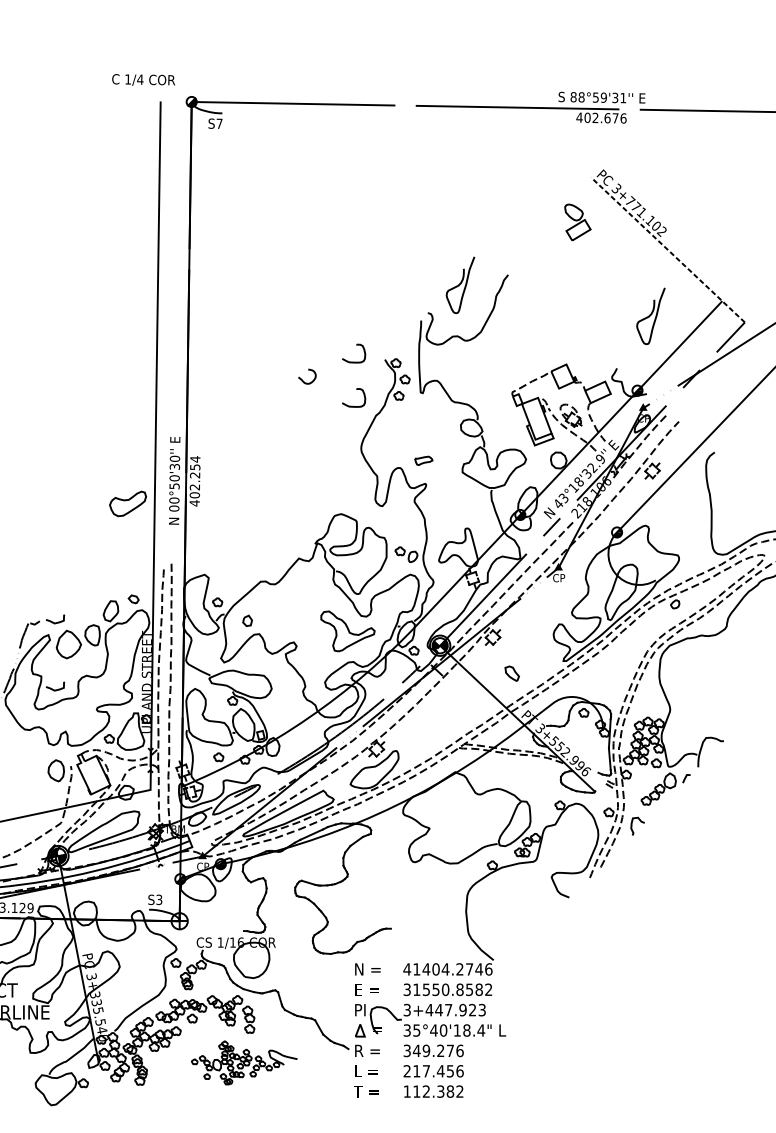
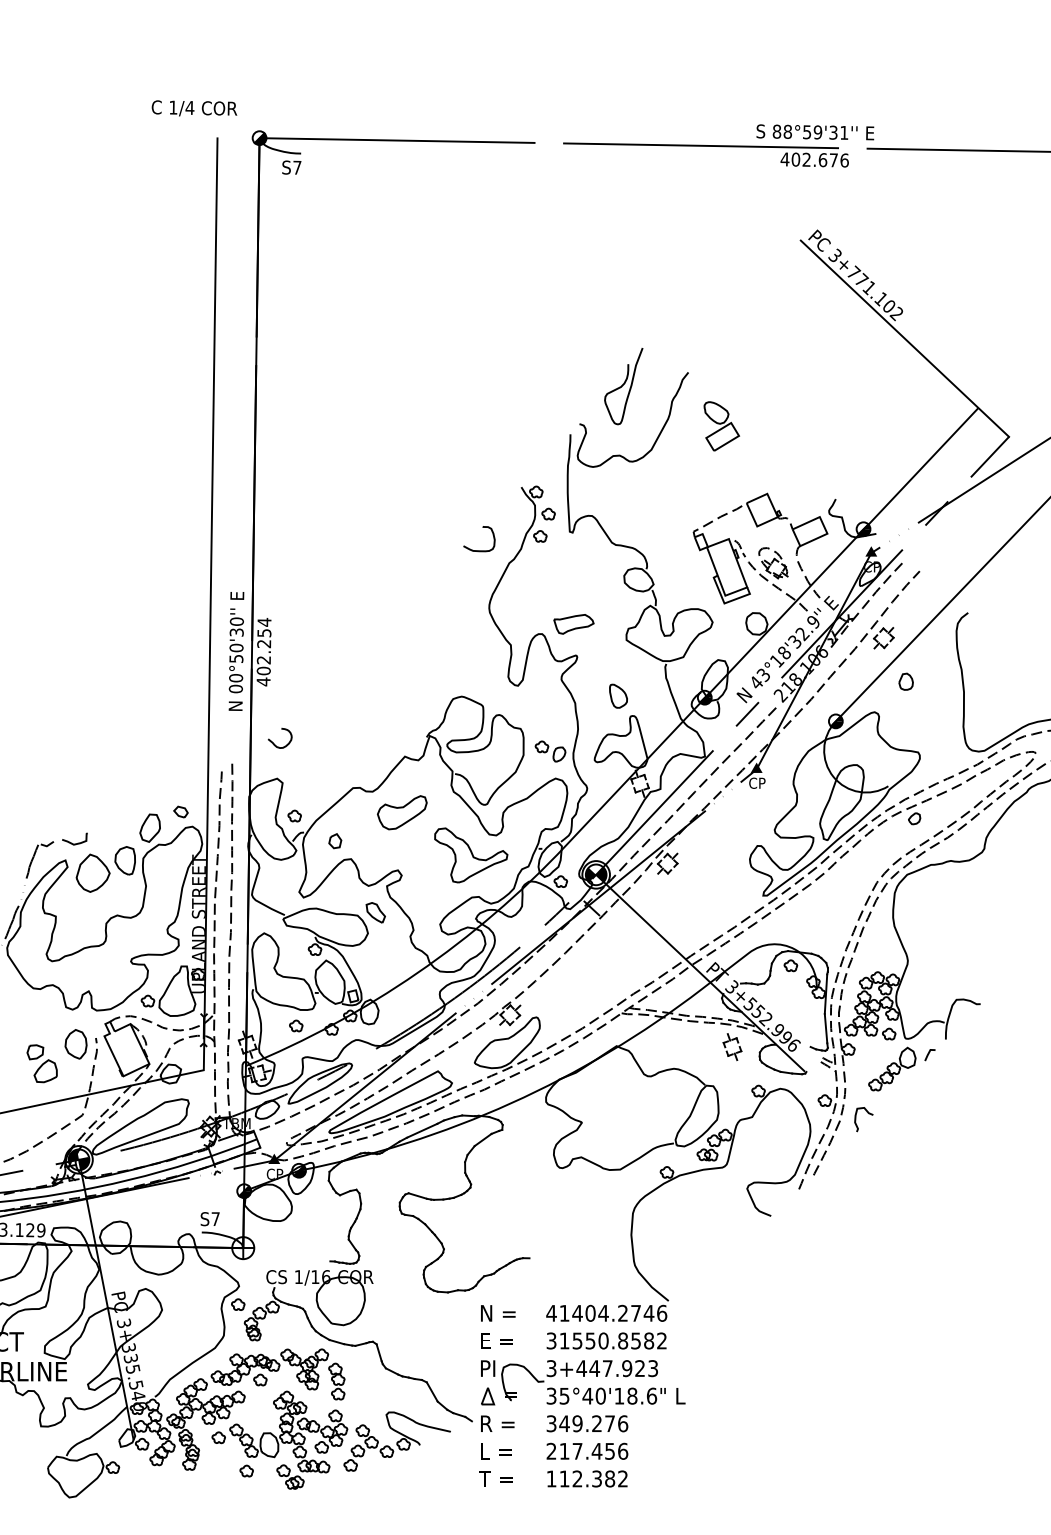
part: (577, 222) -> (721, 426), moved
line: (667, 249) -> (904, 338), dashed -> solid
curve: (650, 315) -> (881, 427), removed
curve: (354, 362) -> (479, 490), removed
curve: (302, 379) -> (273, 742), moved
part: (423, 460) -> (573, 624), size x1.67
part: (128, 503) -> (402, 812), moved
part: (668, 503) -> (905, 681), added
part: (456, 513) -> (618, 695), added
part: (512, 673) -> (375, 912), moved
curve: (52, 689) -> (71, 933), removed
part: (540, 772) -> (732, 1046), added
part: (30, 784) -> (41, 1063), added
text: (159, 900) -> (215, 1219), S3 -> S7
text: (481, 1030) -> (651, 1395), 35°40'18.4" -> 35°40'18.6"
part: (244, 1062) -> (330, 1439), size x1.67

